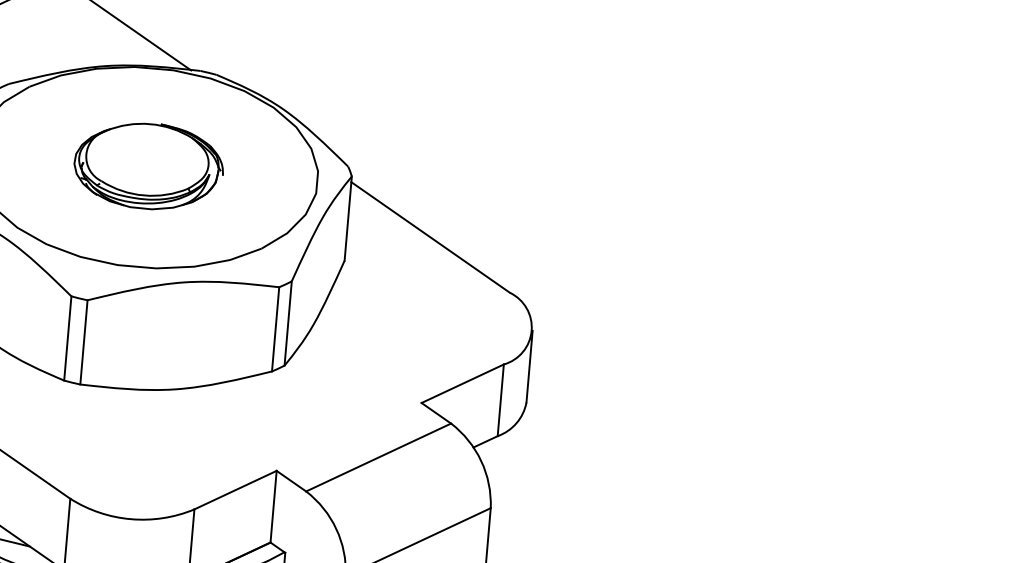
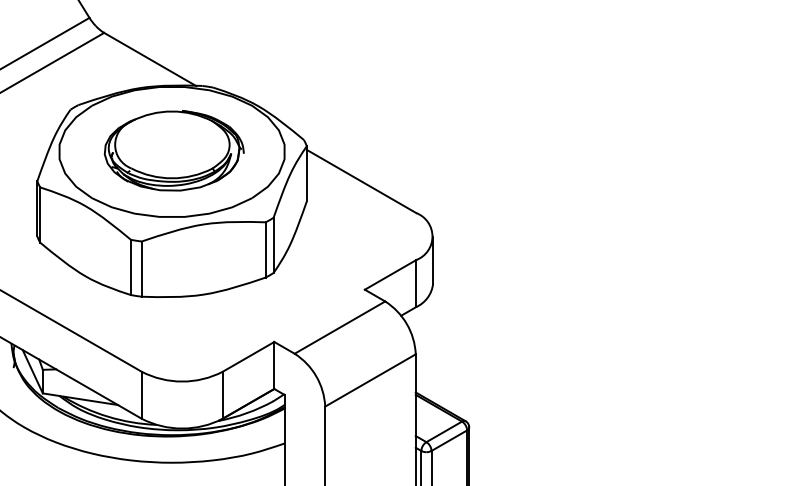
part: (147, 165) -> (173, 150), size x1.43

